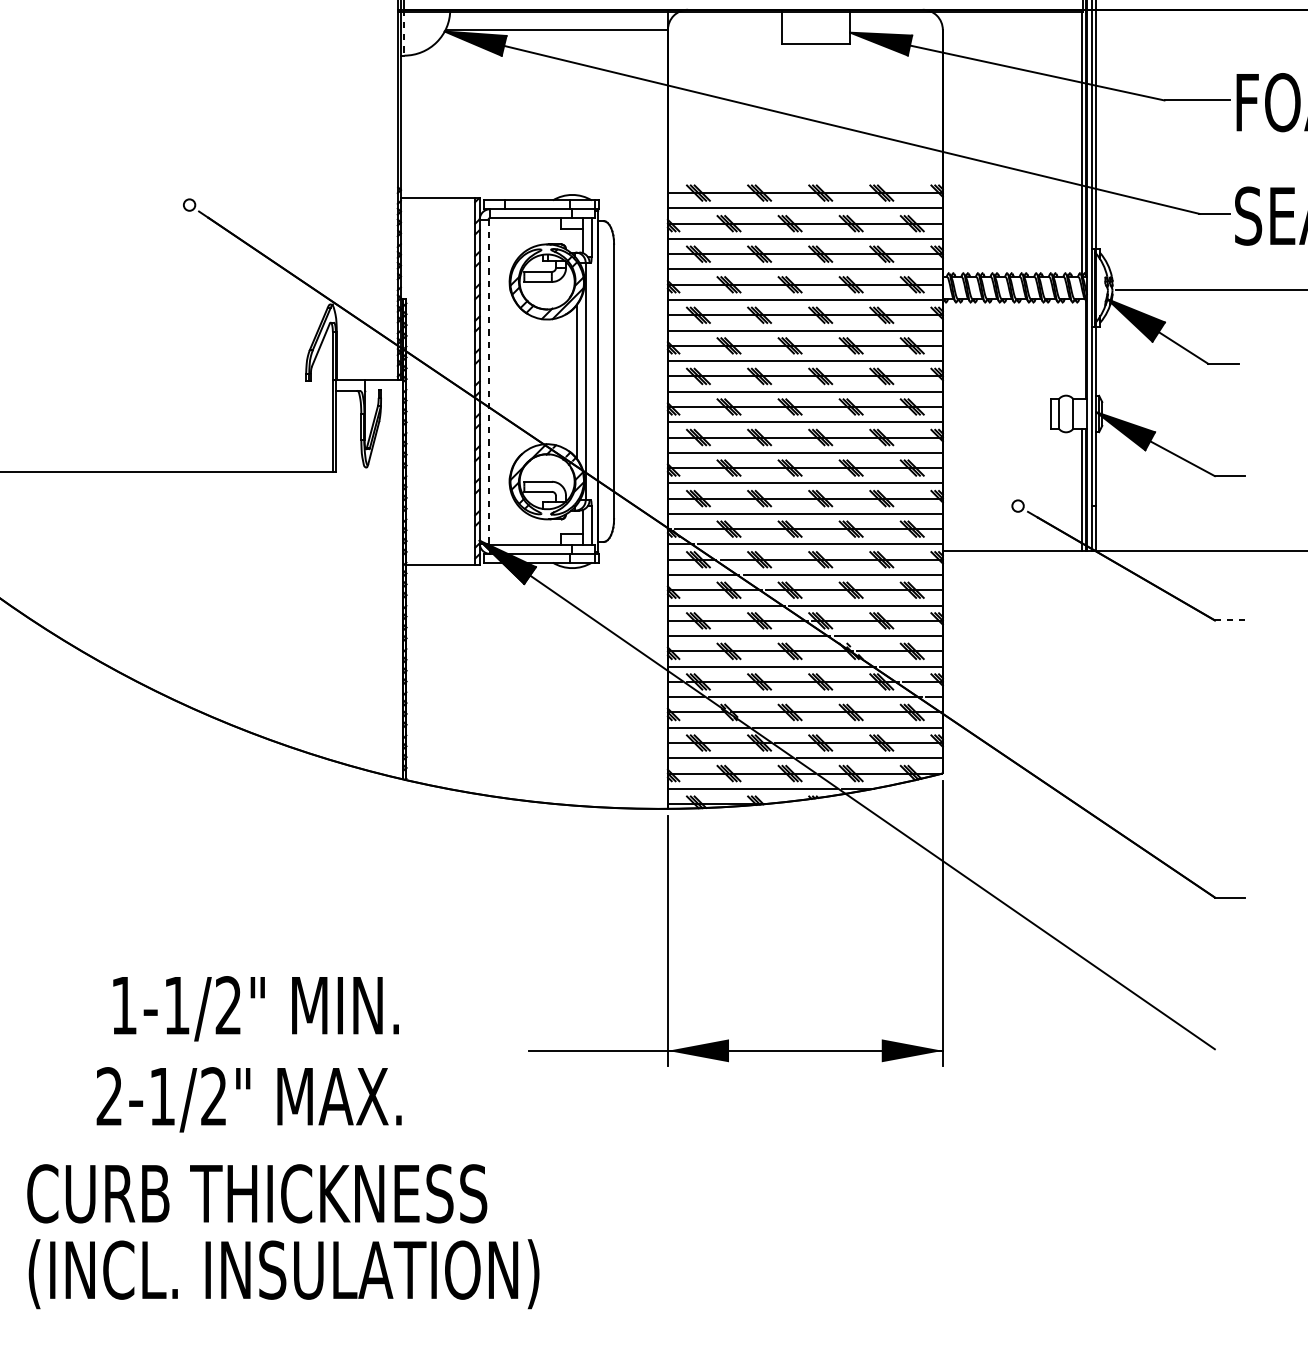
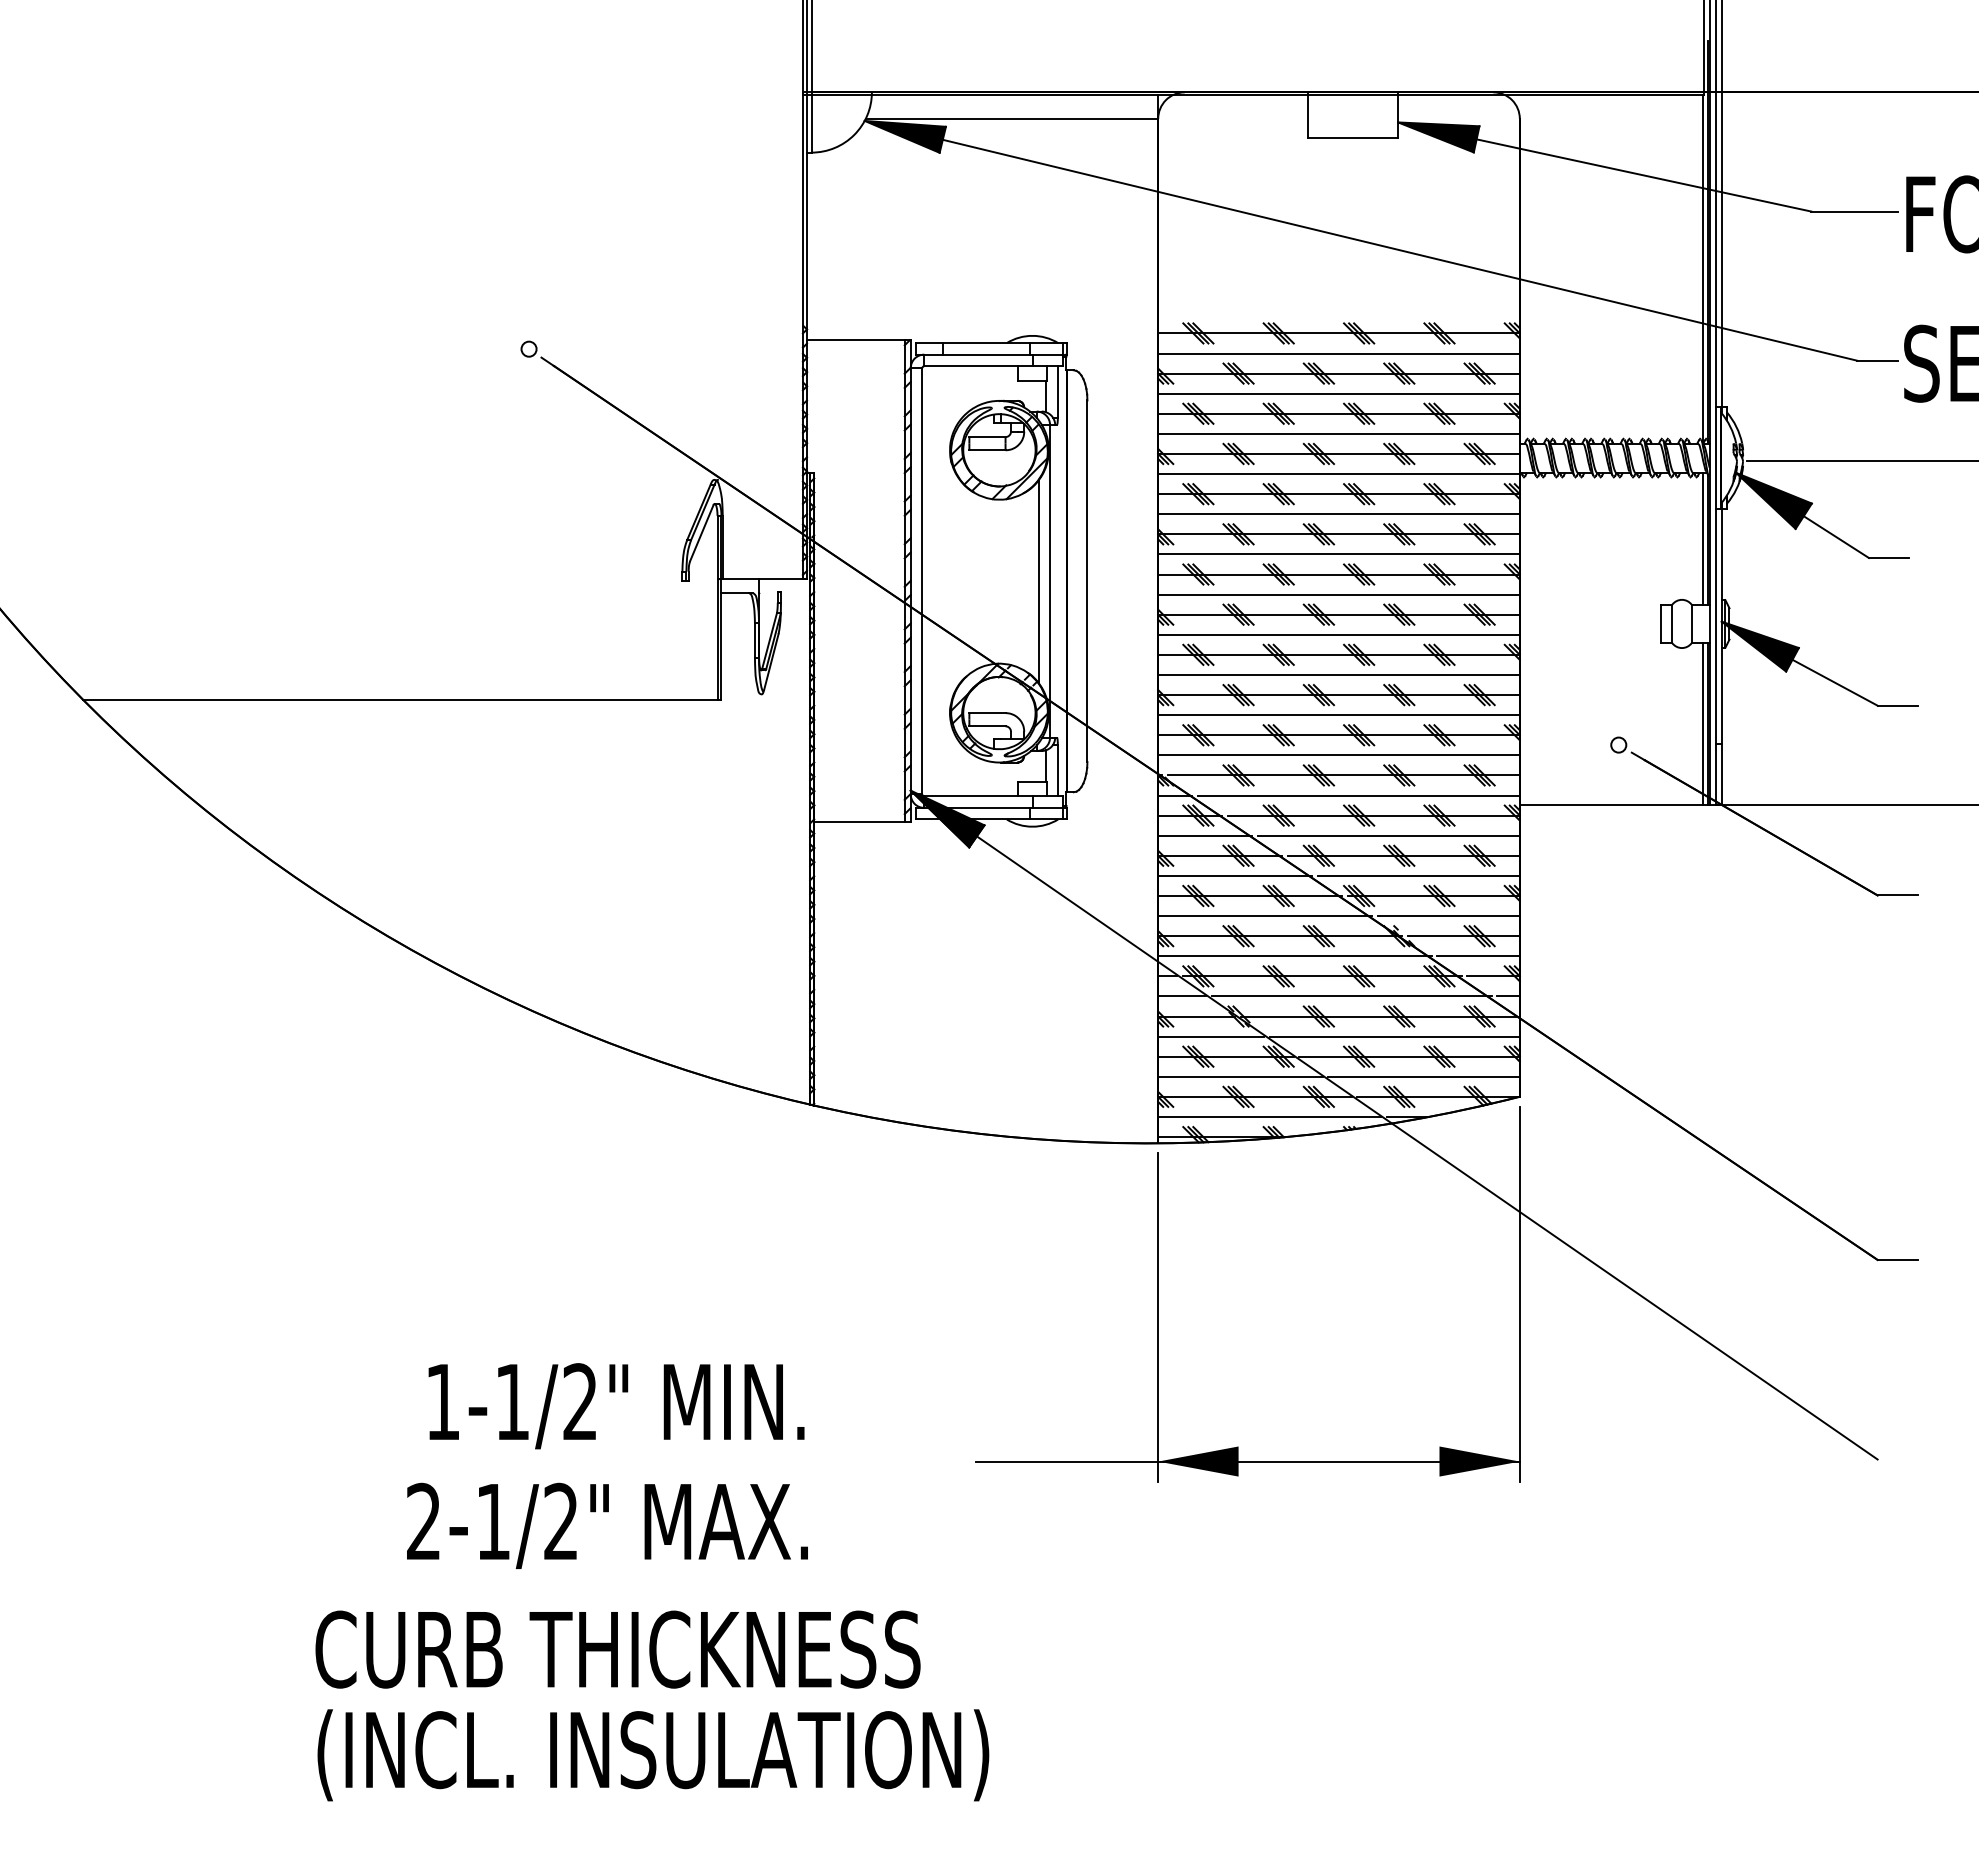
line: (404, 32) -> (811, 122), dashed -> solid
line: (1081, 349) -> (1702, 538), added
line: (488, 381) -> (922, 581), dashed -> solid
line: (1230, 620) -> (1898, 895), dashed -> solid

